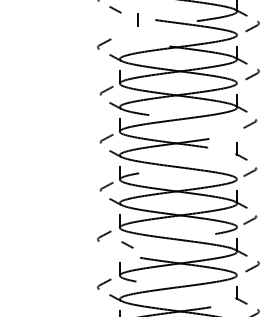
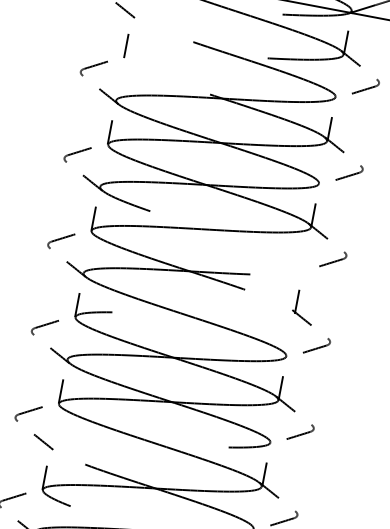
line: (137, 19) -> (126, 45), moved
part: (104, 91) -> (77, 153), size x1.67
part: (252, 122) -> (333, 259), size x1.67
part: (104, 139) -> (61, 239), size x1.67
part: (252, 170) -> (317, 345), size x1.67
part: (104, 187) -> (45, 326), size x1.67
part: (252, 218) -> (300, 432), size x1.67
line: (127, 244) -> (43, 441), moved

